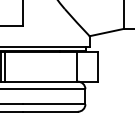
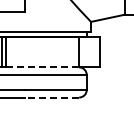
line: (41, 81) -> (42, 67), solid -> dashed
line: (50, 111) -> (51, 97), solid -> dashed

